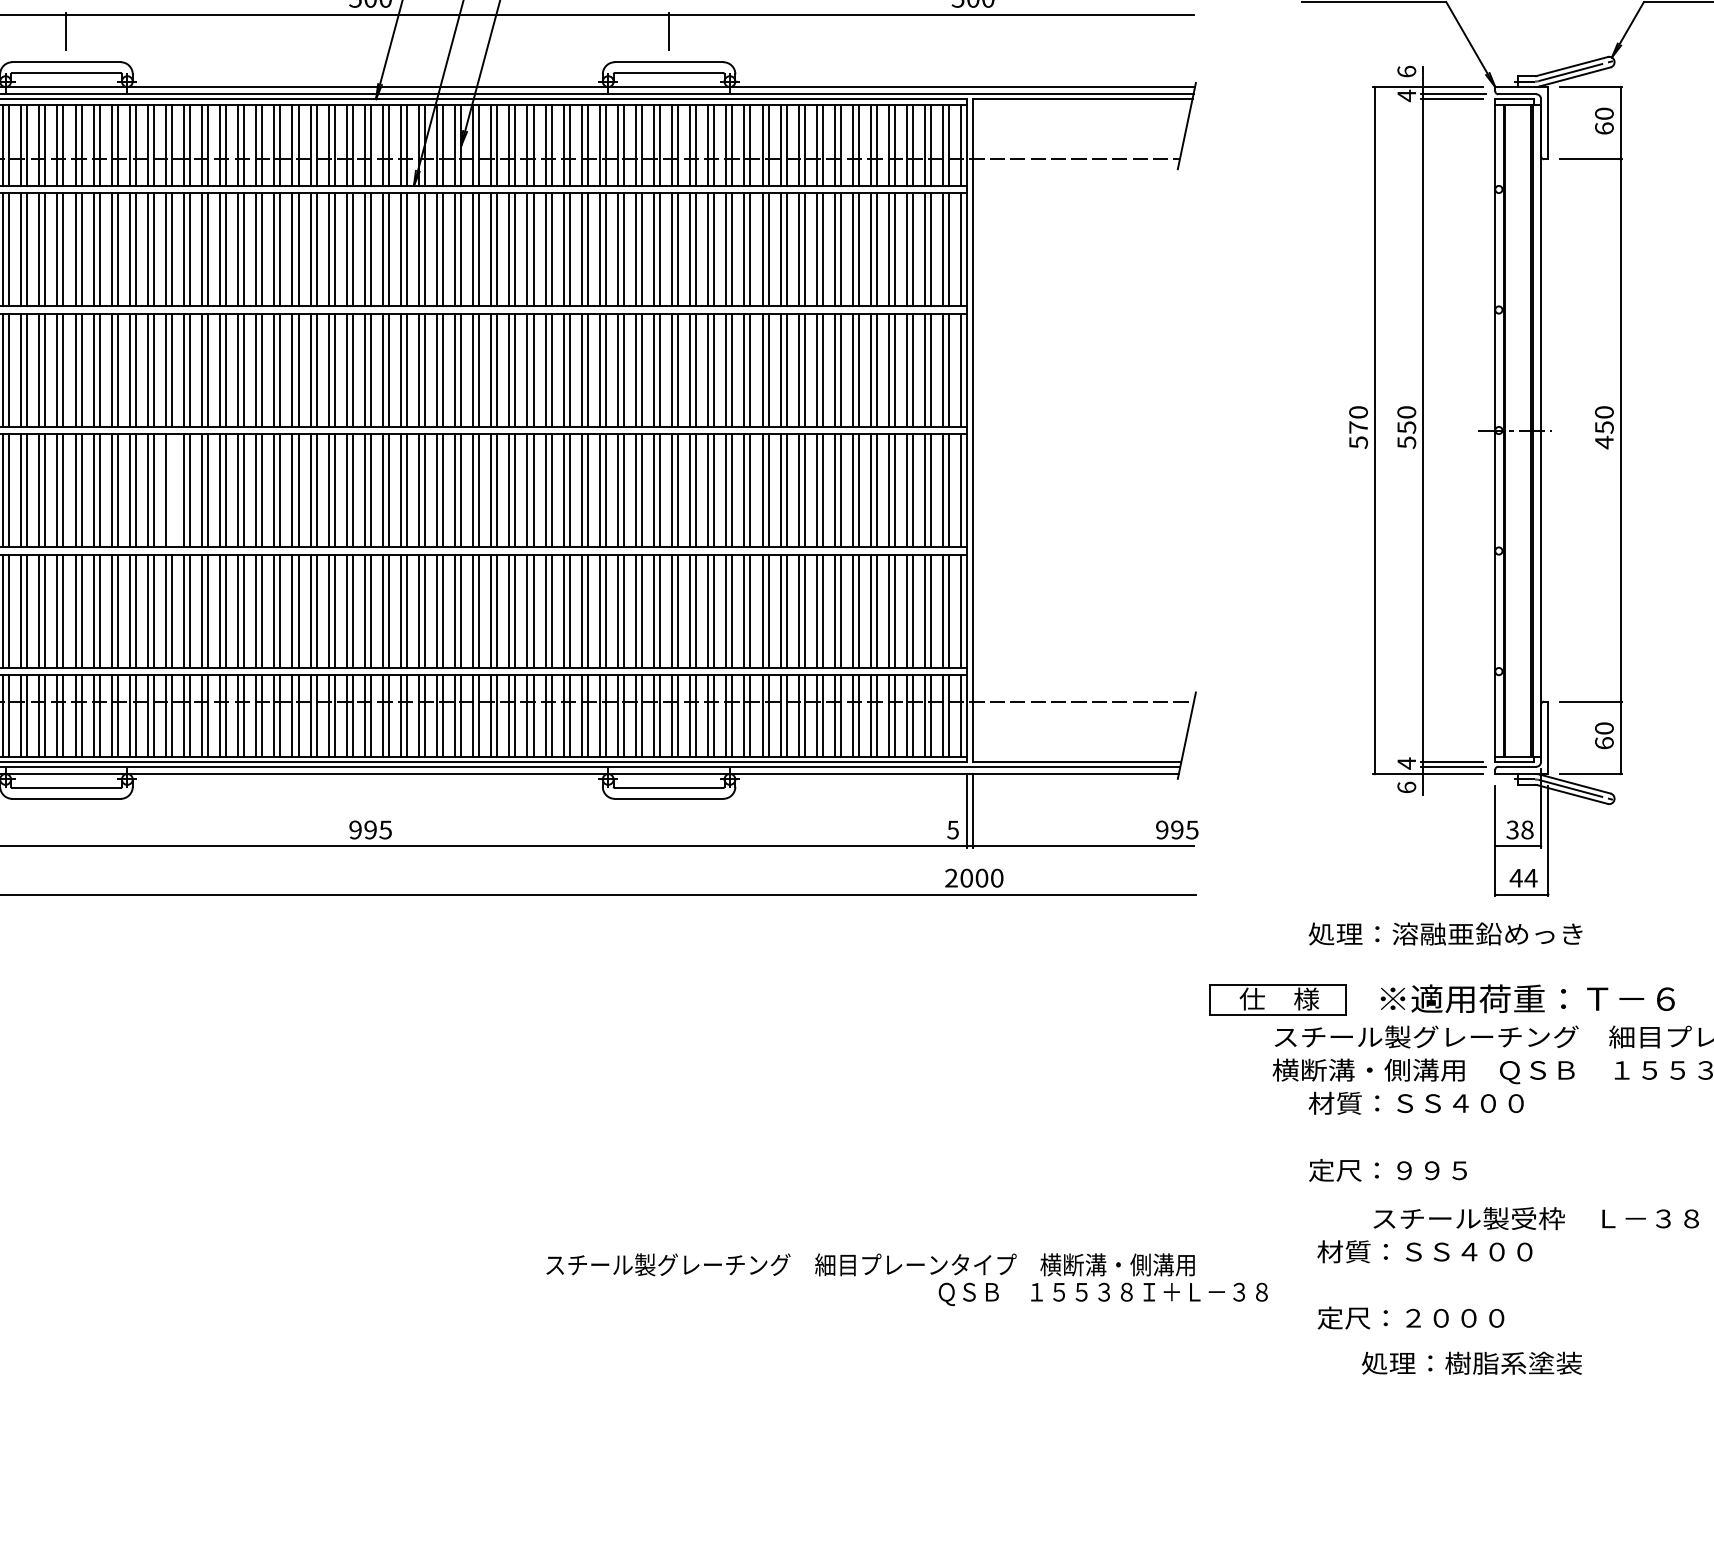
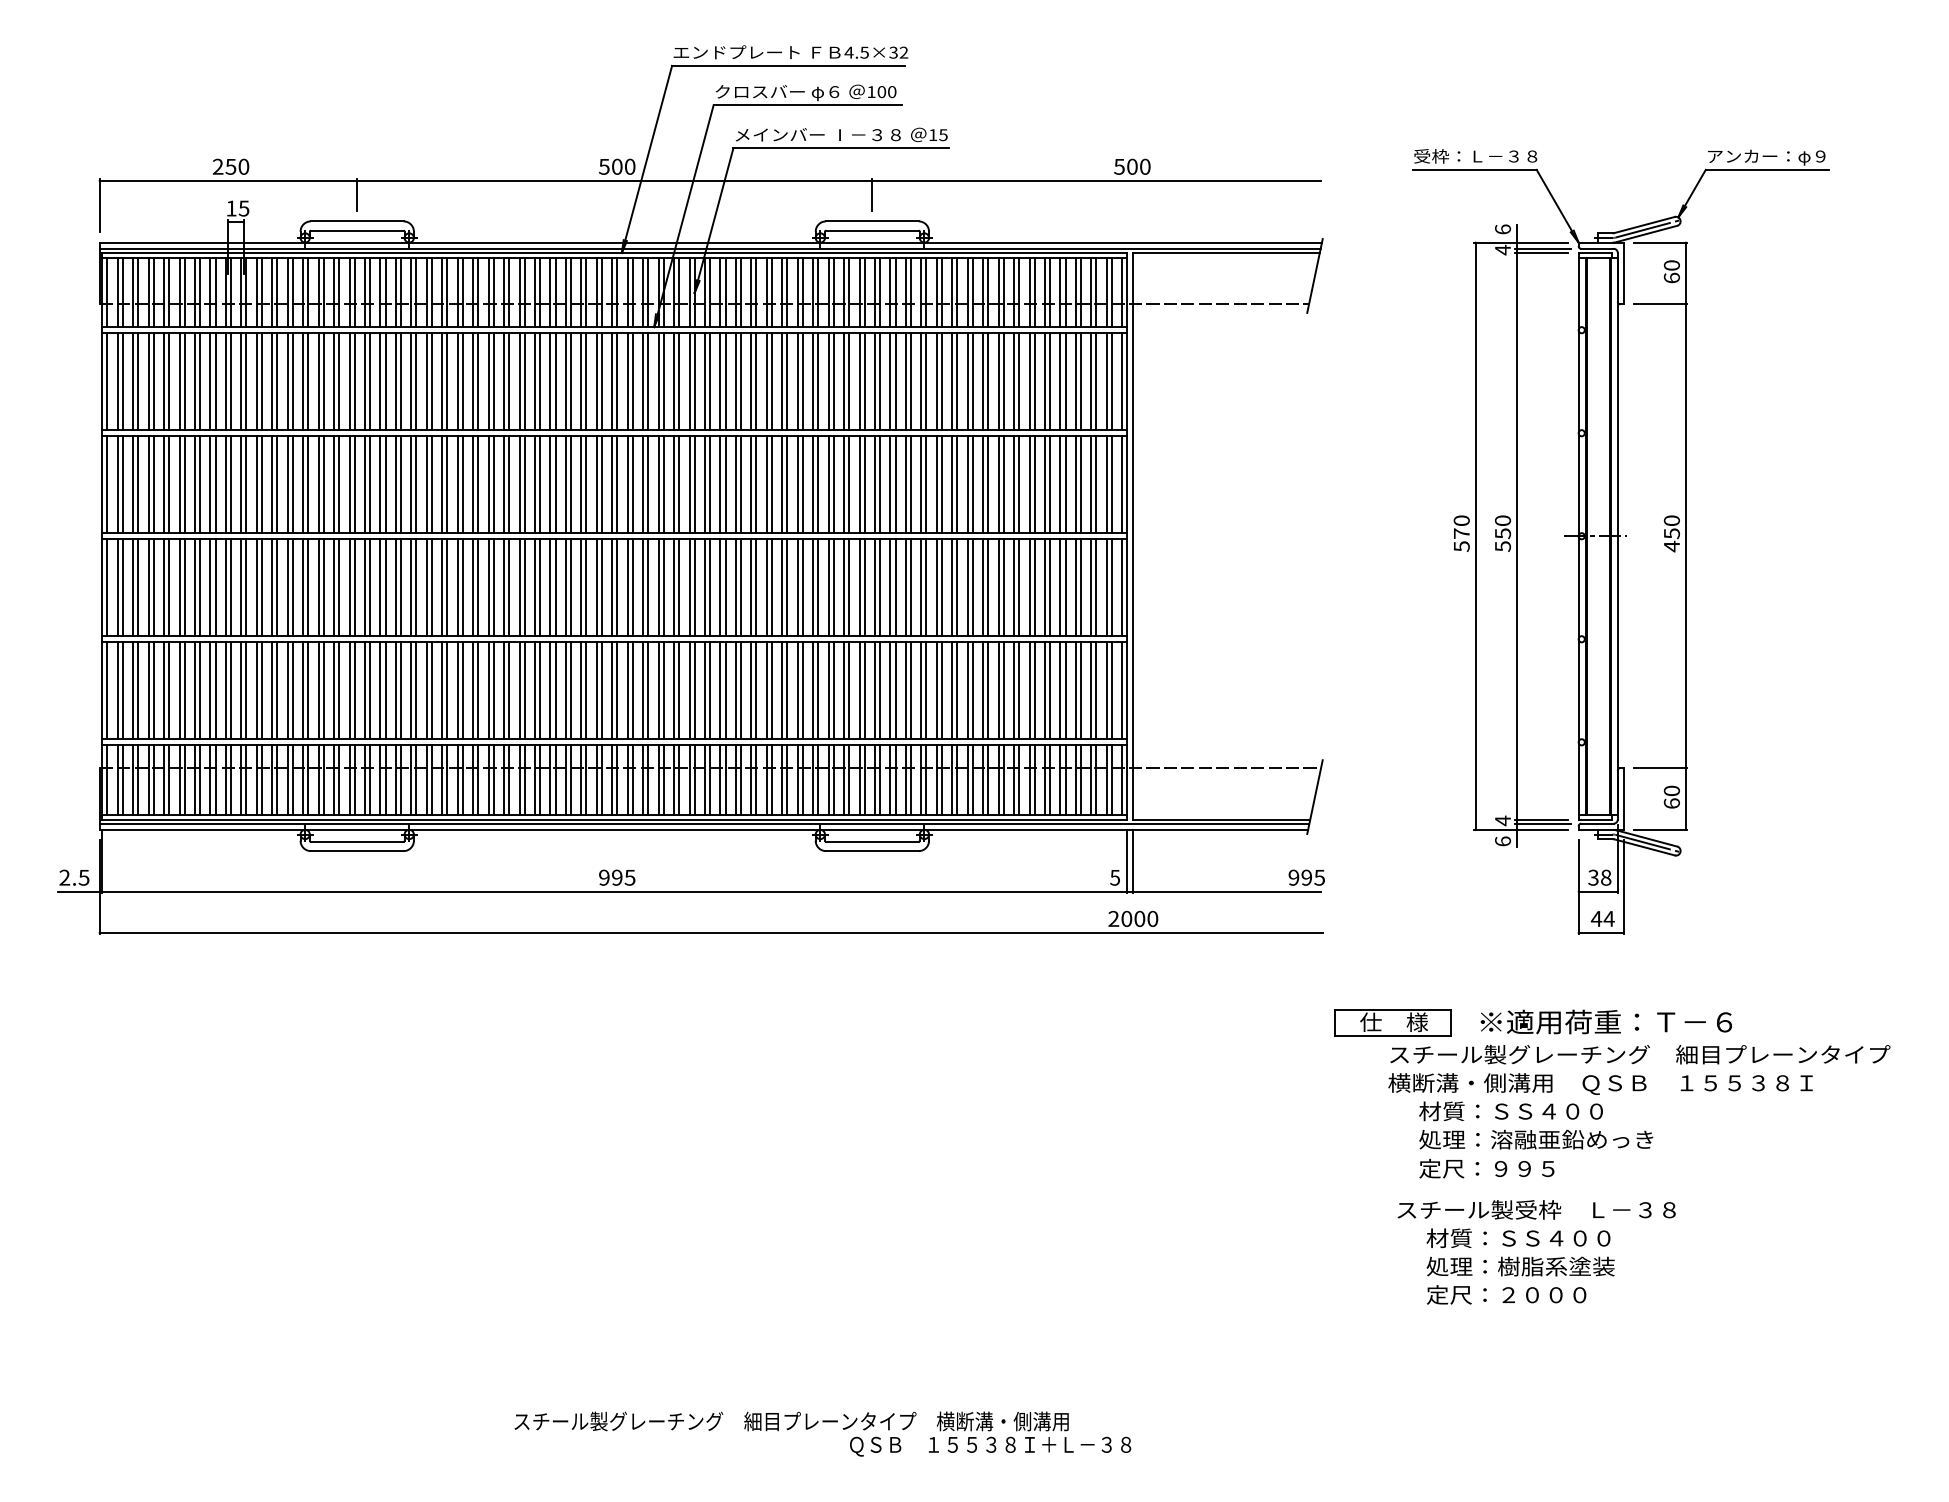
line: (172, 490) -> (447, 587), added
text: (1445, 933) -> (1536, 1139), moved
text: (1536, 1218) -> (1536, 1209), moved
text: (906, 1278) -> (822, 1433), moved
text: (1471, 1363) -> (1520, 1266), moved

